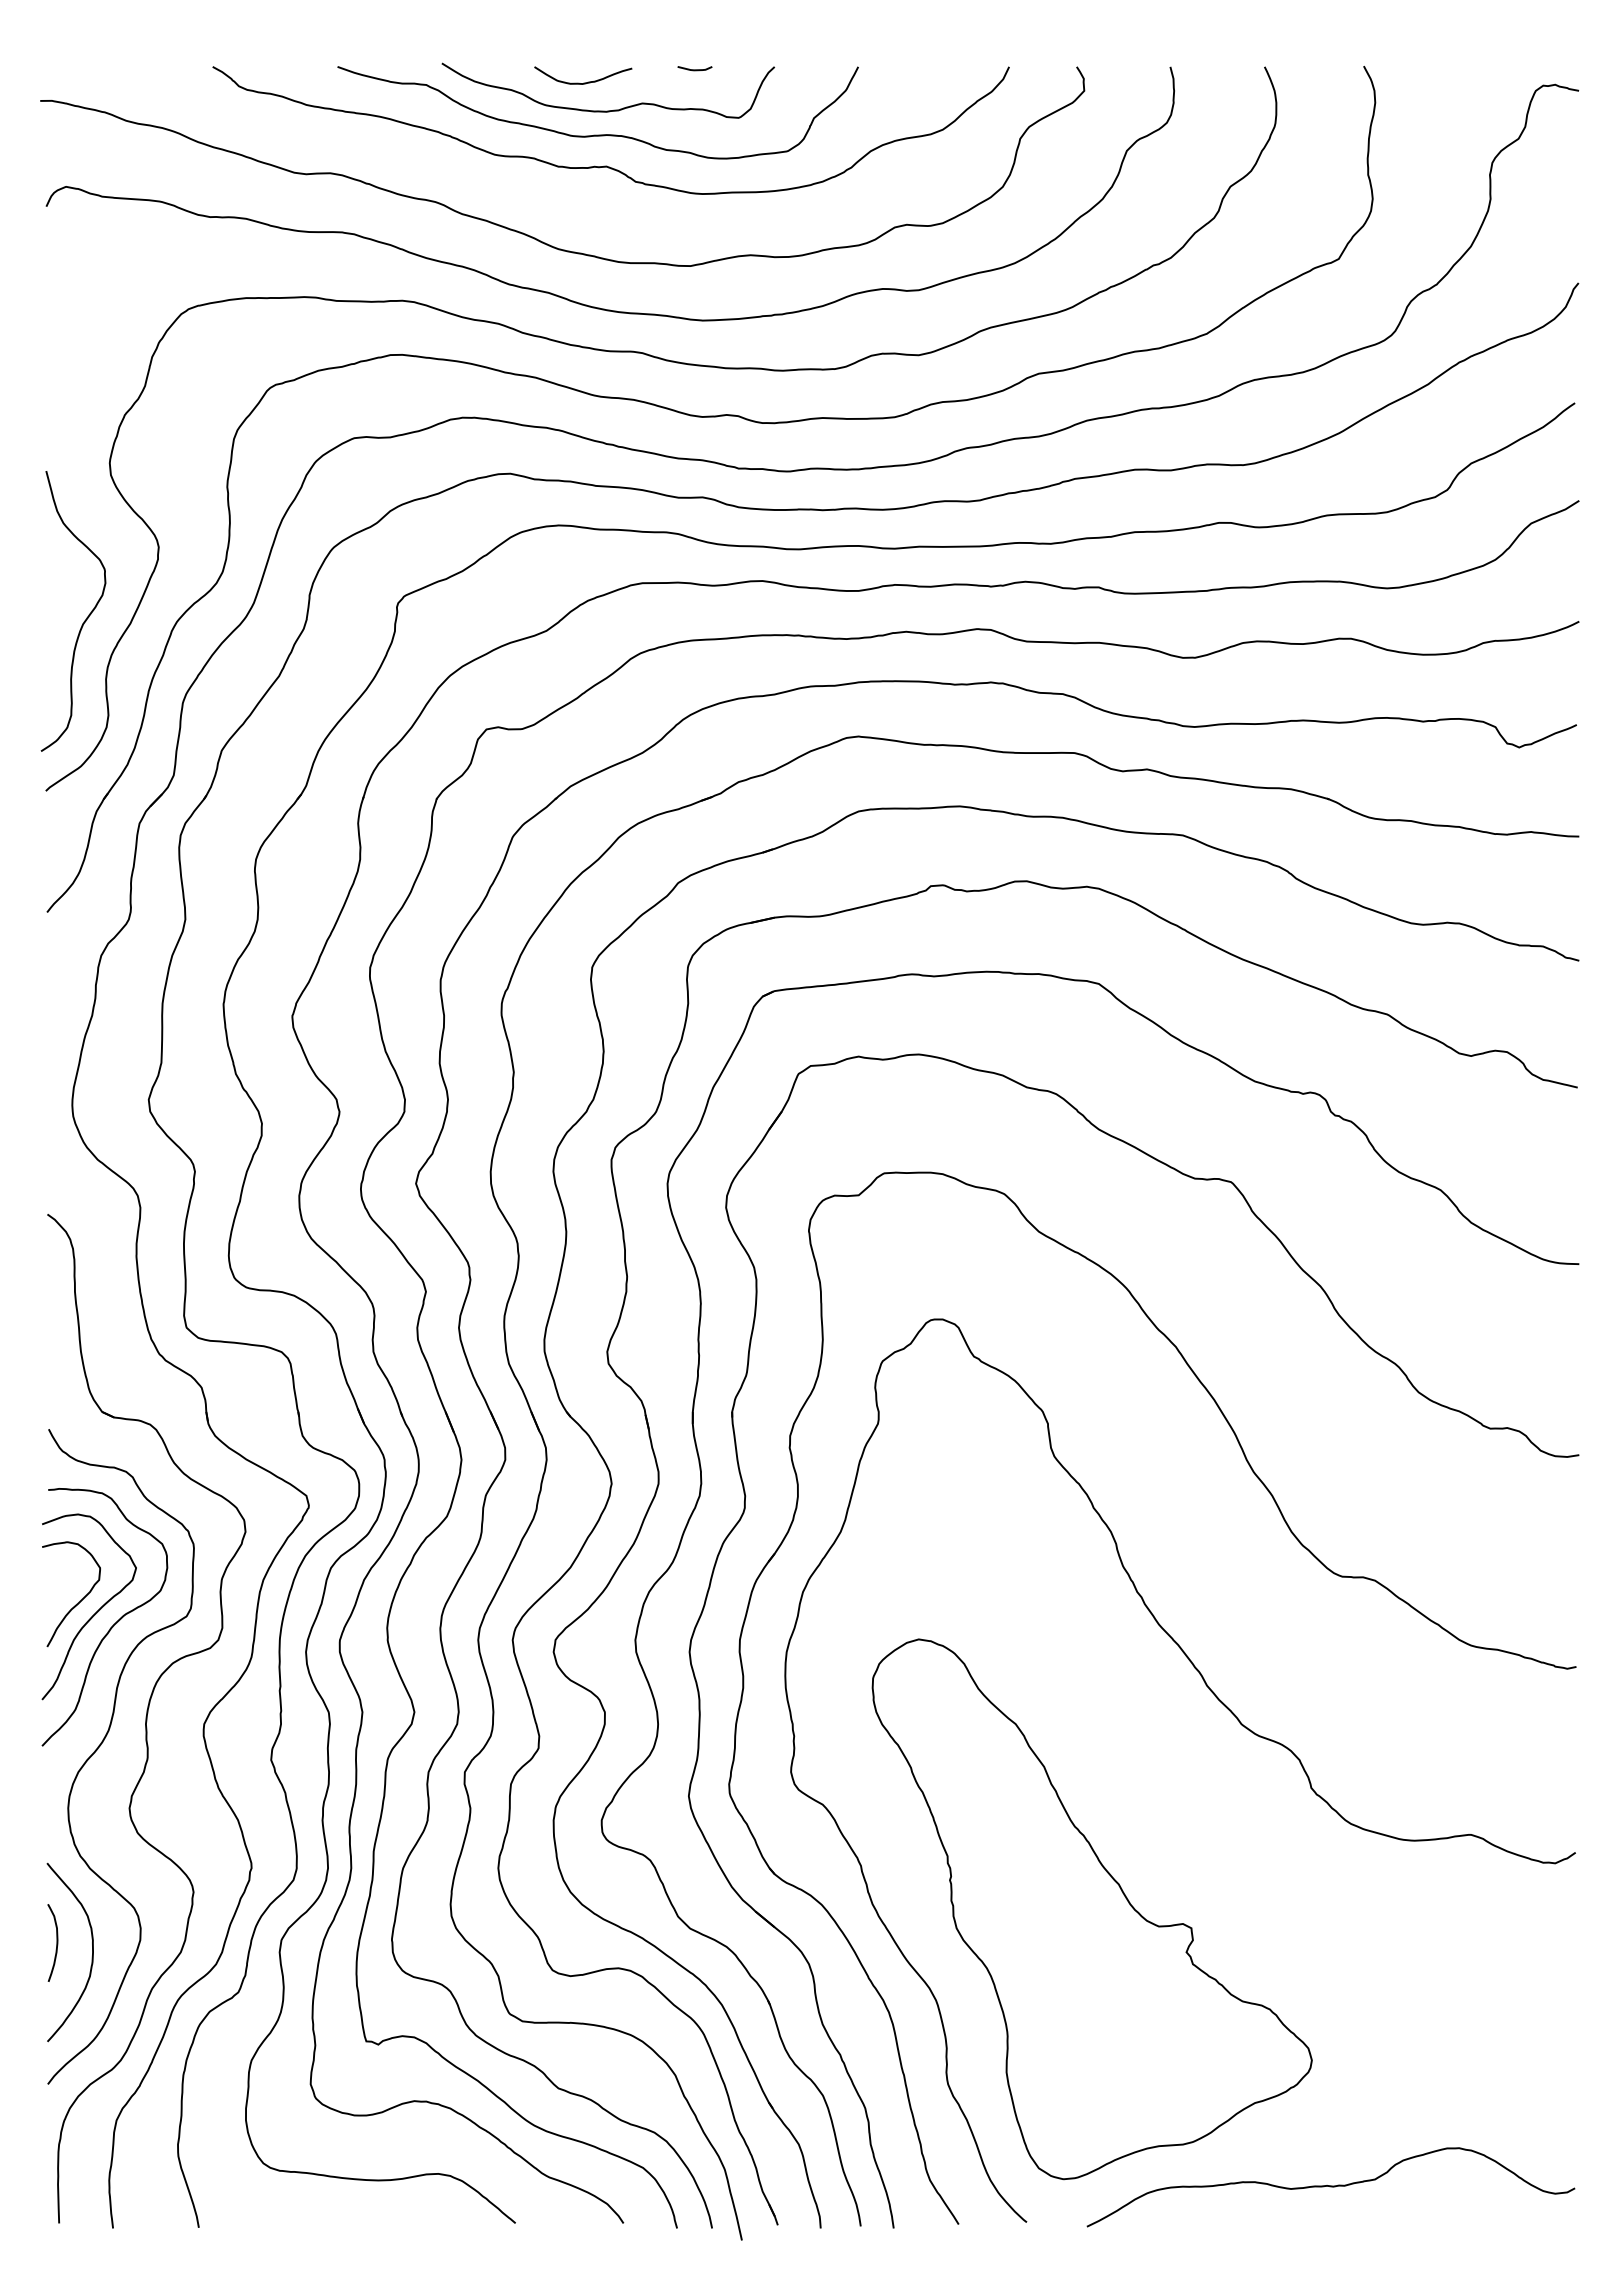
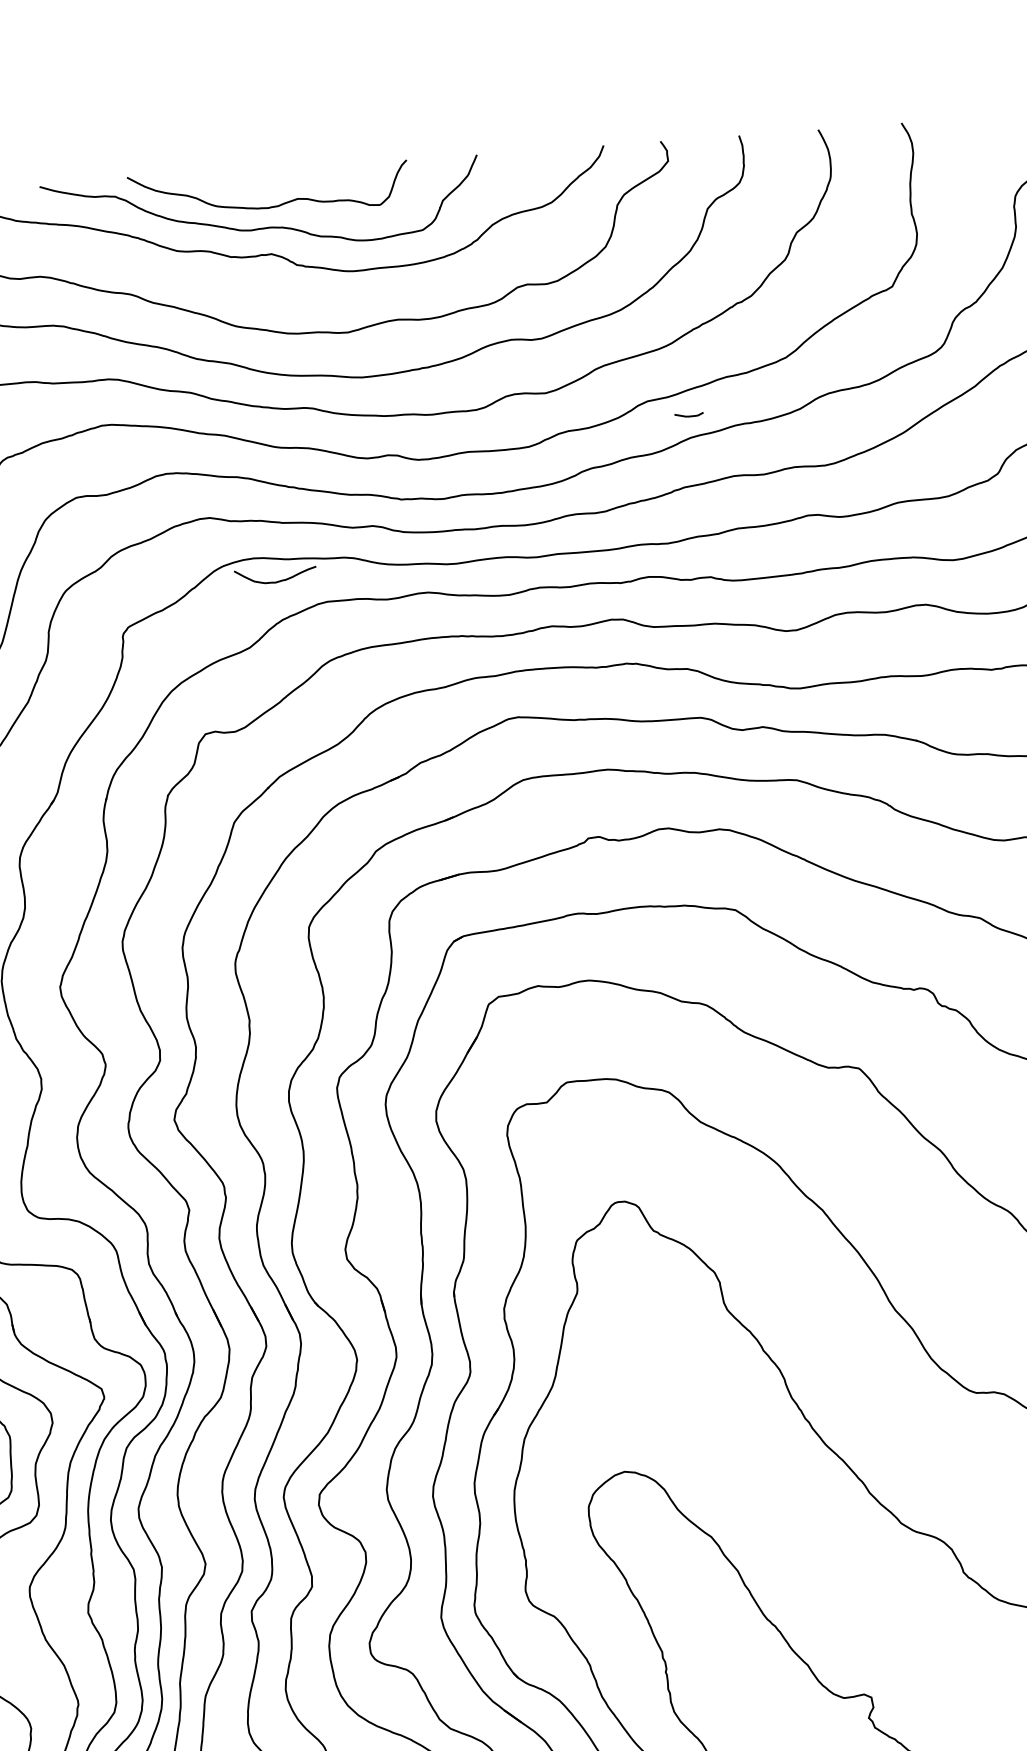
curve: (694, 69) -> (688, 415), moved
curve: (583, 82) -> (276, 581), moved

